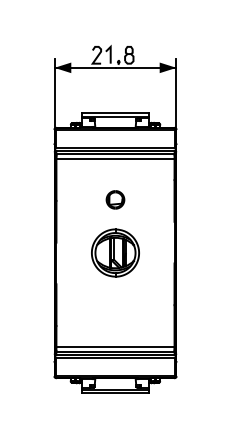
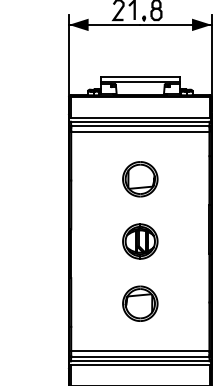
part: (115, 199) -> (140, 178), size x1.67
part: (115, 252) -> (140, 240), size x0.62
part: (115, 305) -> (140, 302), added

